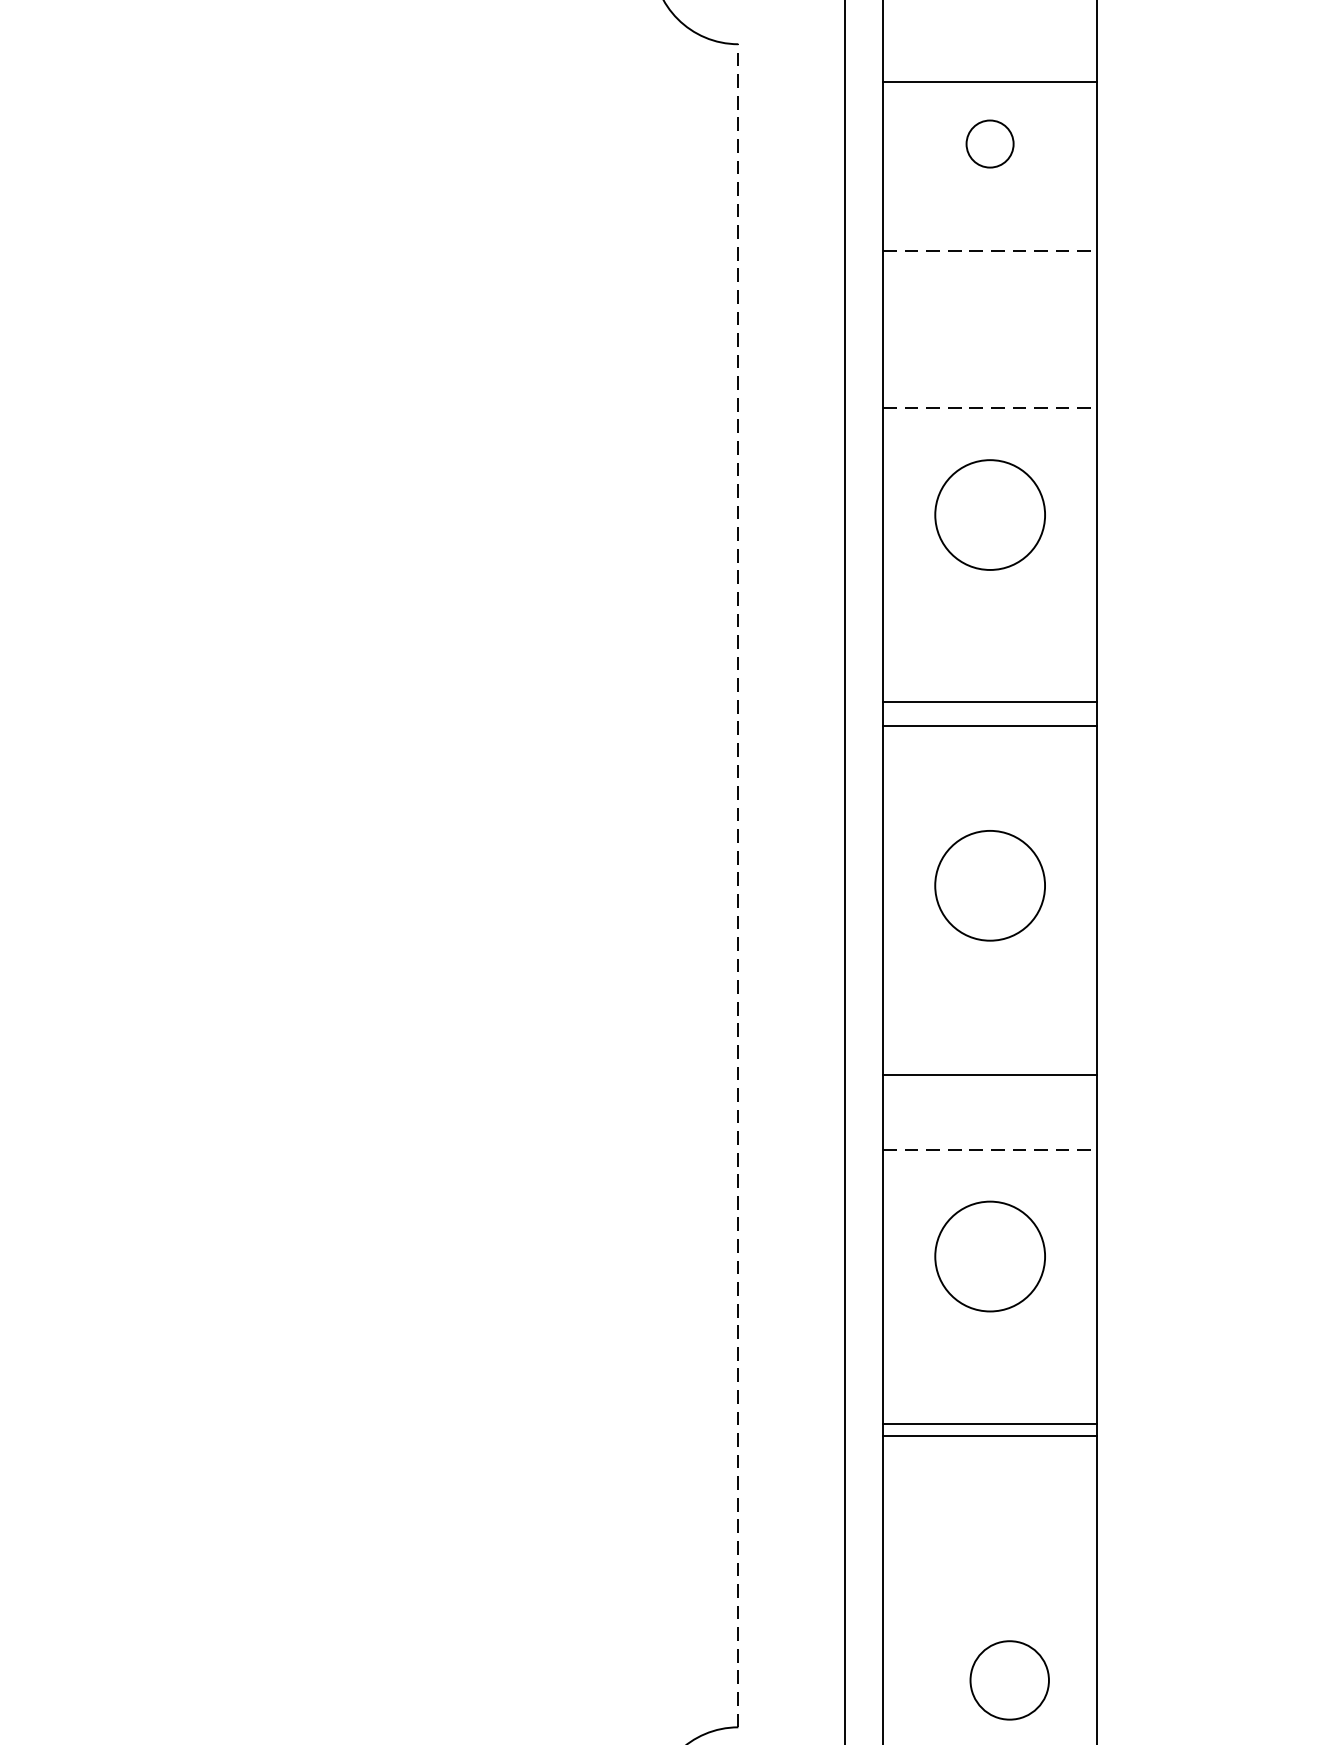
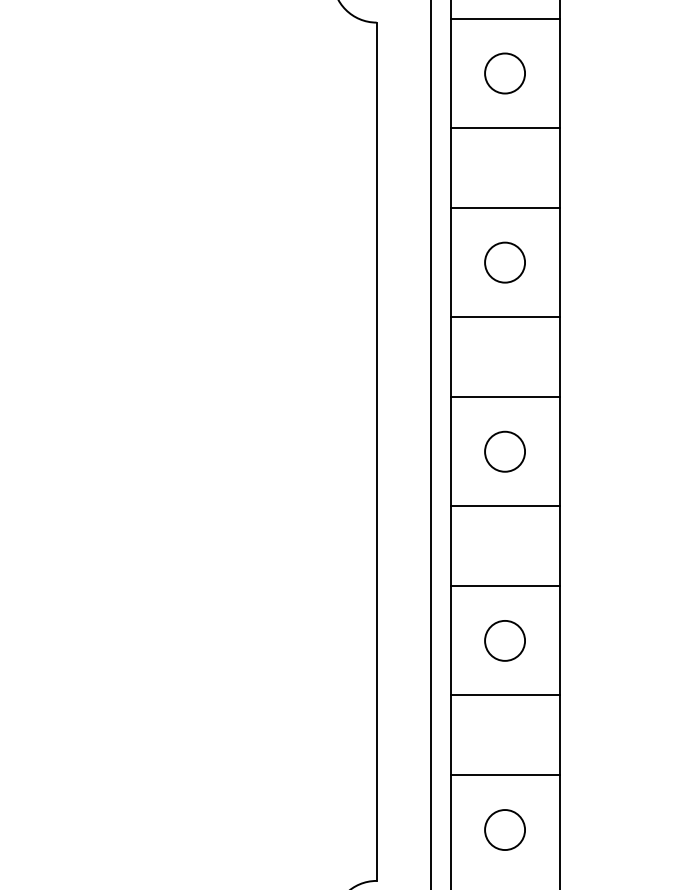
line: (989, 81) -> (504, 18), moved
circle: (989, 144) -> (504, 73), size x1.67
line: (991, 251) -> (505, 128), dashed -> solid
line: (991, 408) -> (505, 208), dashed -> solid
circle: (989, 514) -> (504, 262), size x0.71
line: (989, 702) -> (504, 317), moved
line: (989, 726) -> (504, 397), moved
line: (738, 885) -> (376, 451), dashed -> solid
circle: (991, 885) -> (505, 451), size x0.71
line: (989, 1075) -> (504, 506), moved
line: (991, 1149) -> (505, 586), dashed -> solid
circle: (989, 1255) -> (504, 640), size x0.71
line: (989, 1424) -> (504, 695), moved
line: (989, 1436) -> (504, 775), moved
circle: (1008, 1679) -> (504, 829), moved

